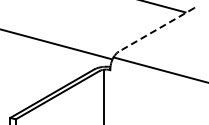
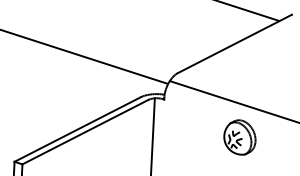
line: (156, 29) -> (234, 43), dashed -> solid
part: (163, 93) -> (240, 137), added

